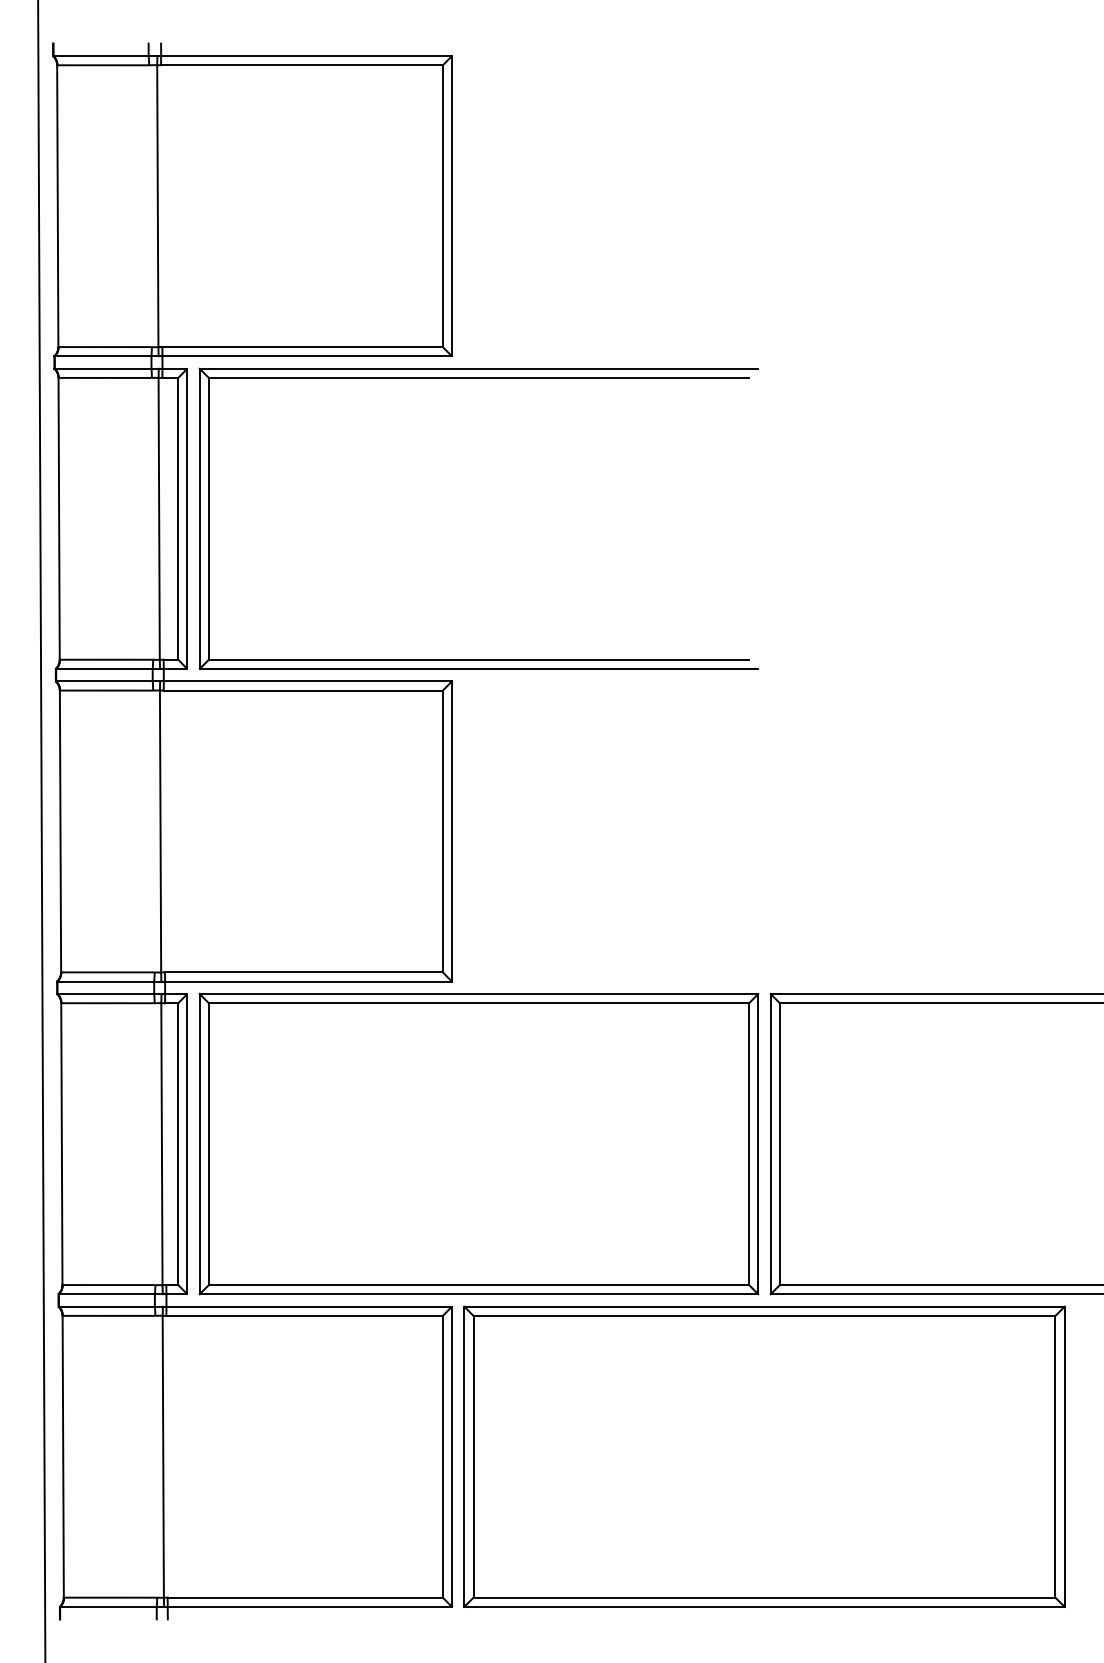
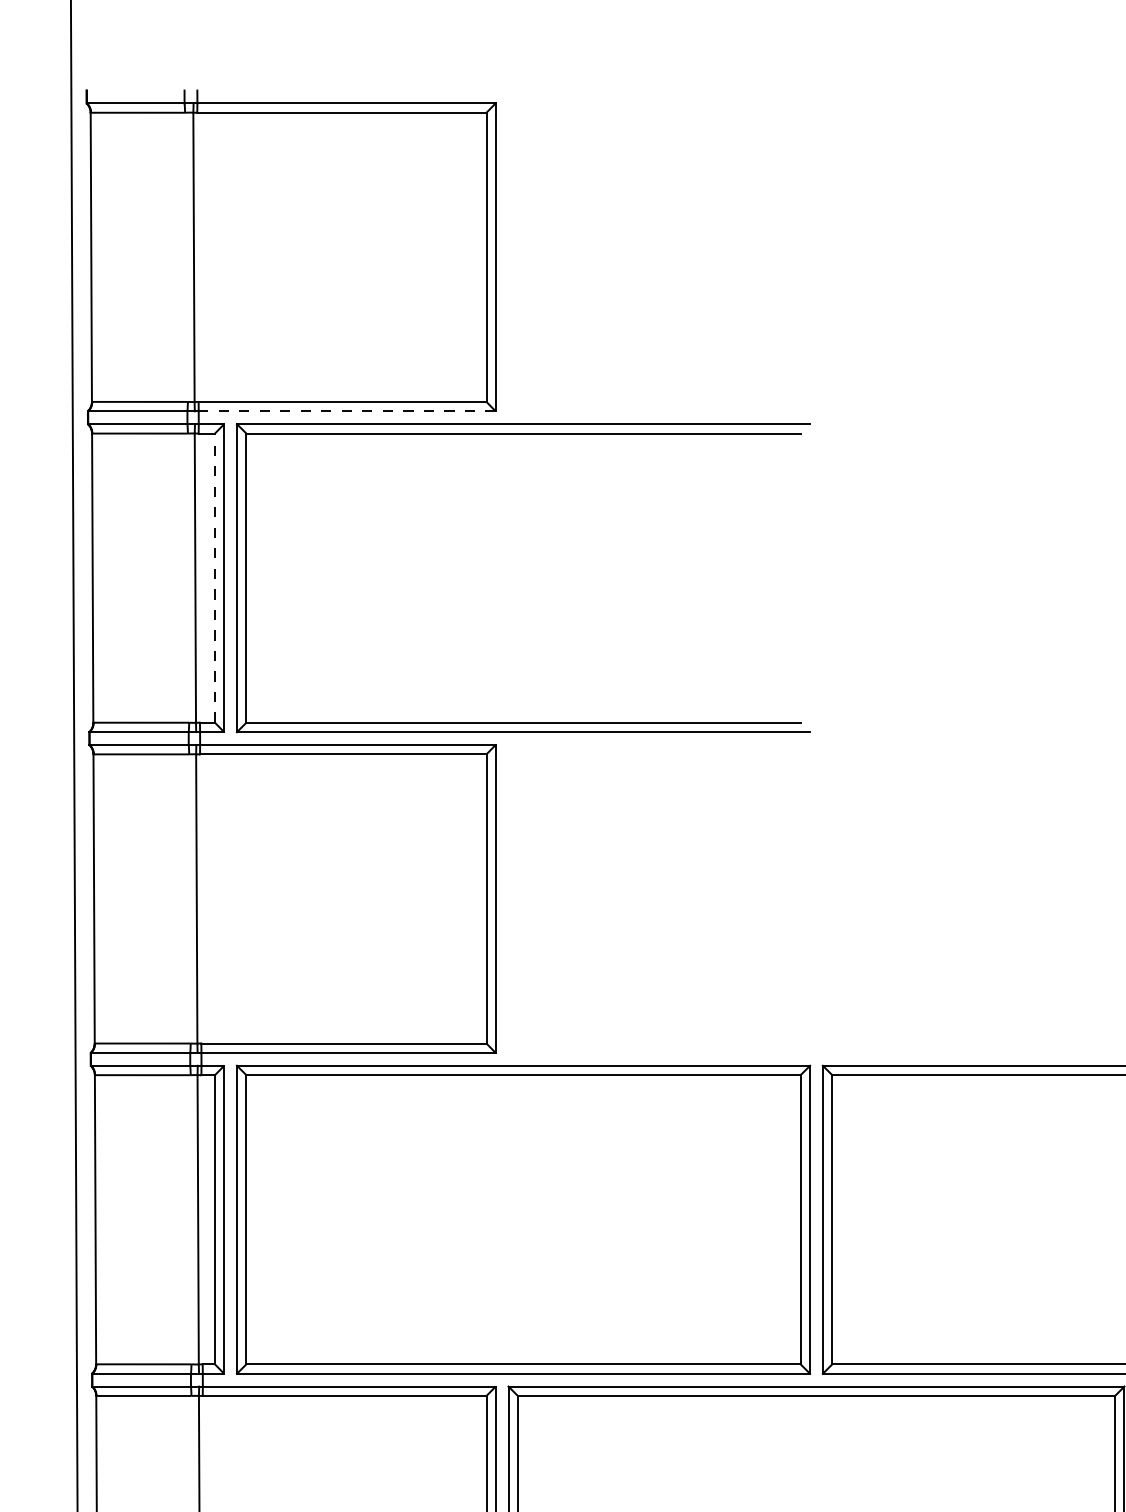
line: (307, 356) -> (347, 411), solid -> dashed
line: (178, 518) -> (215, 577), solid -> dashed

